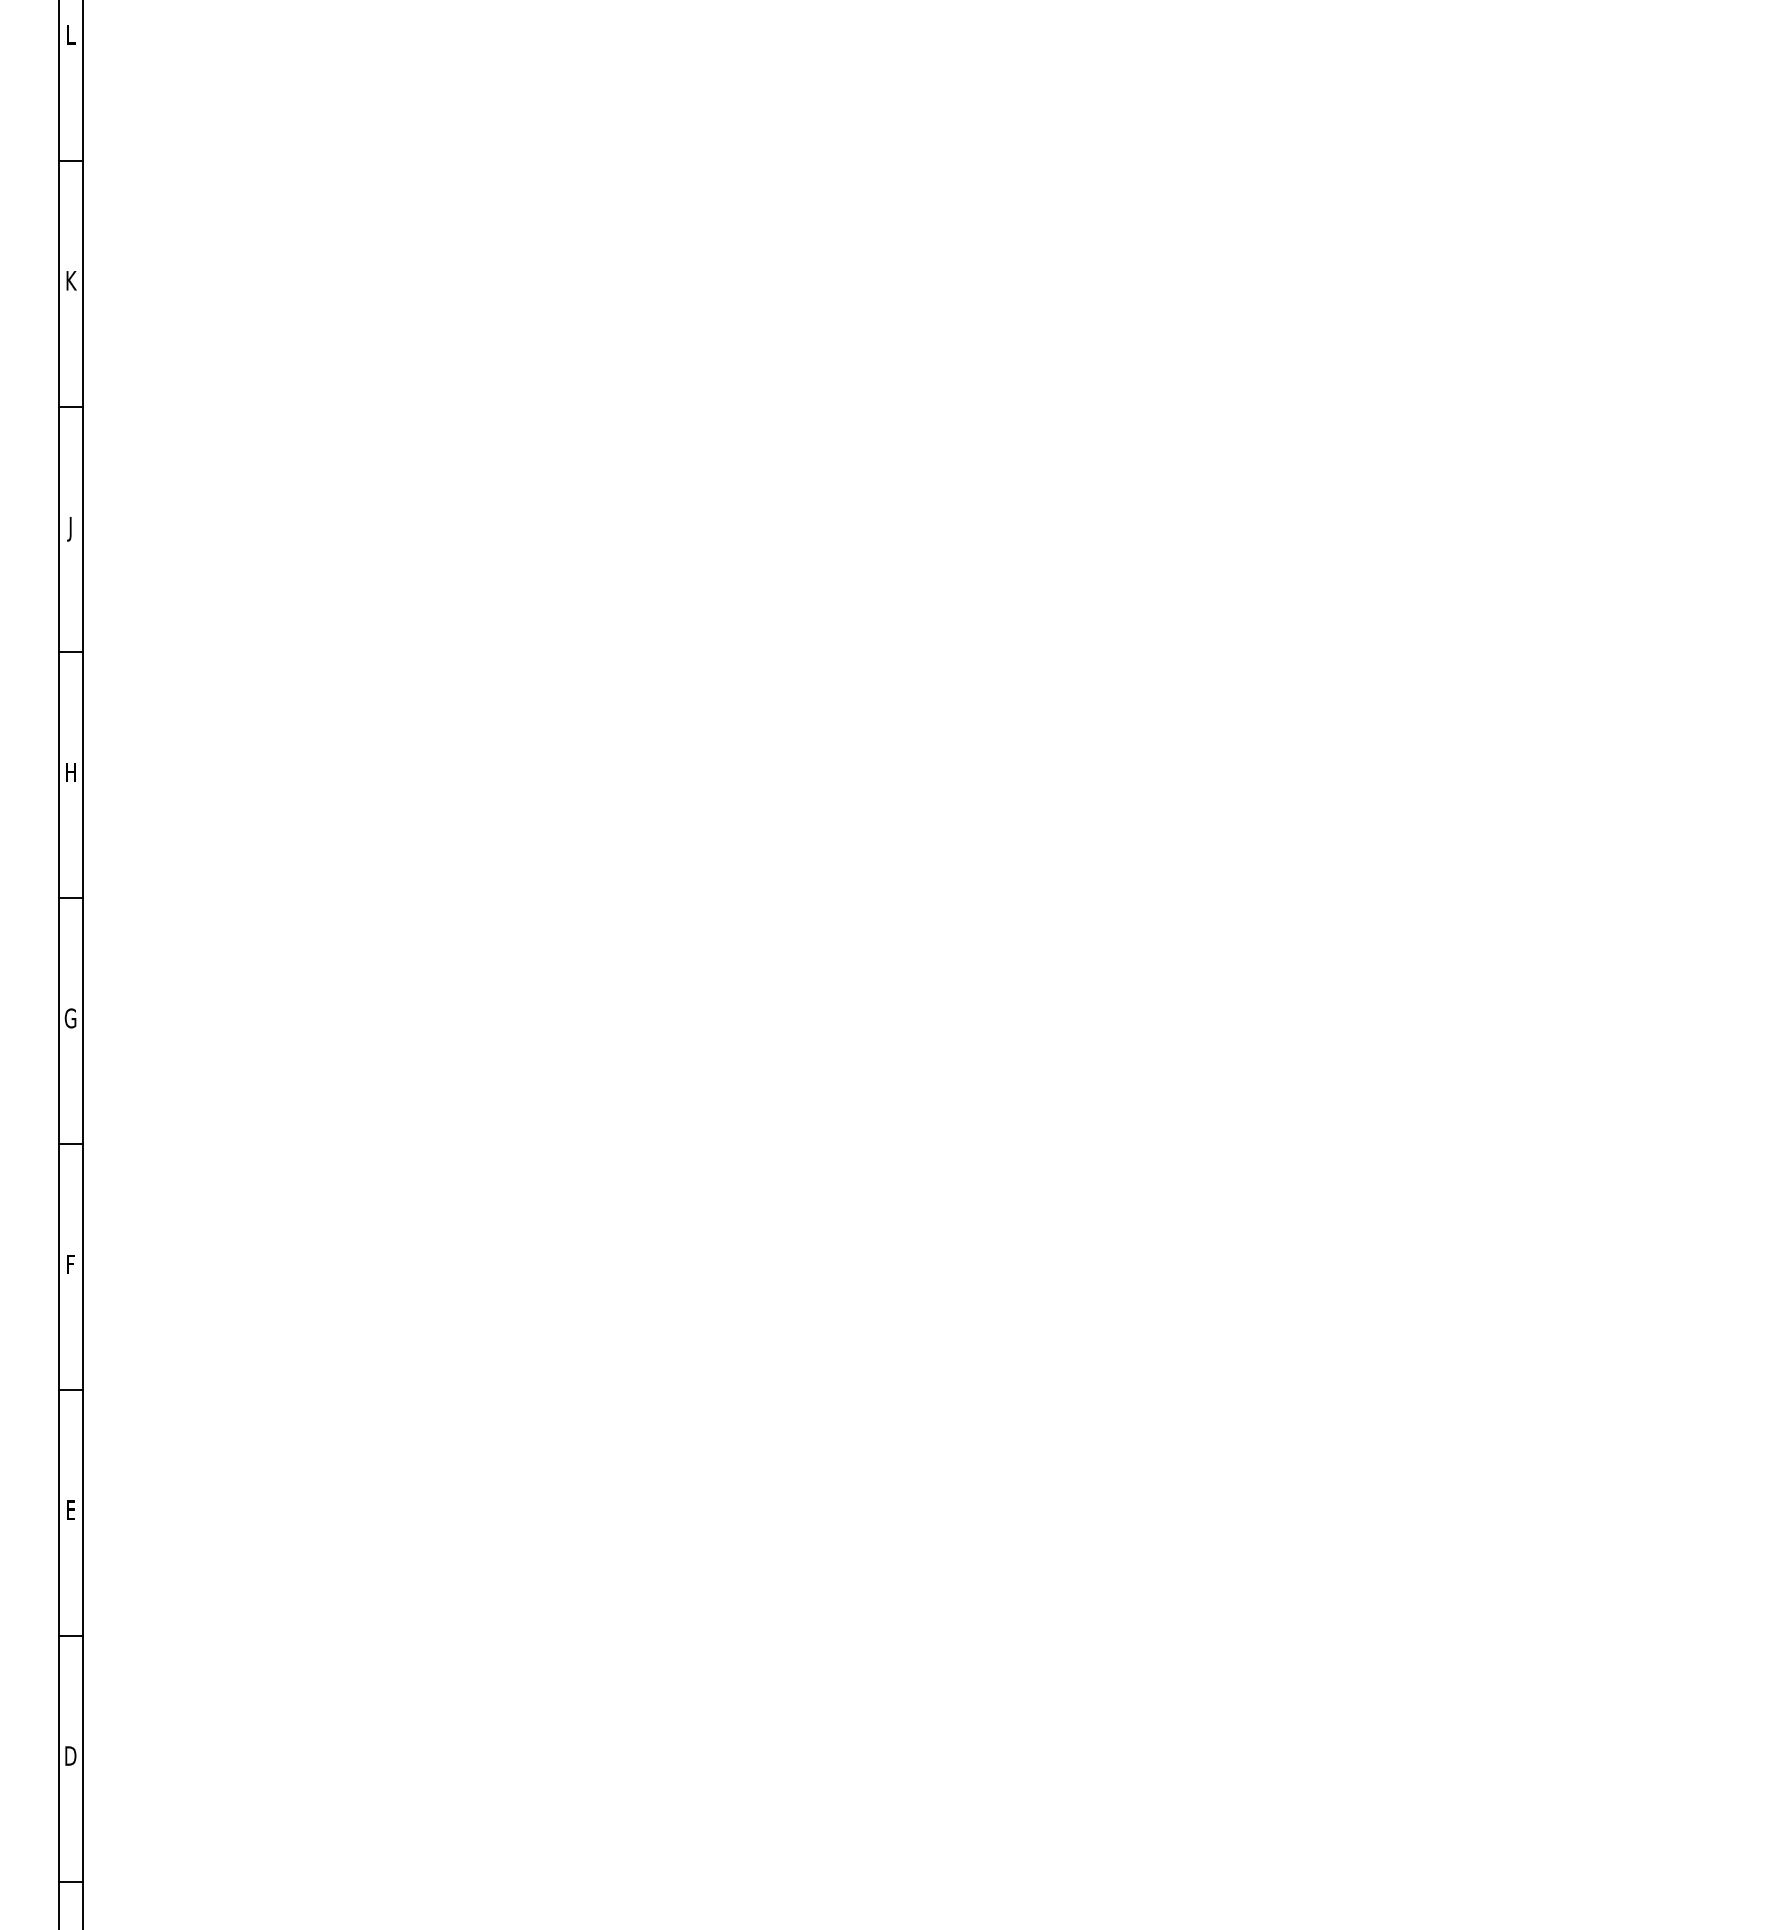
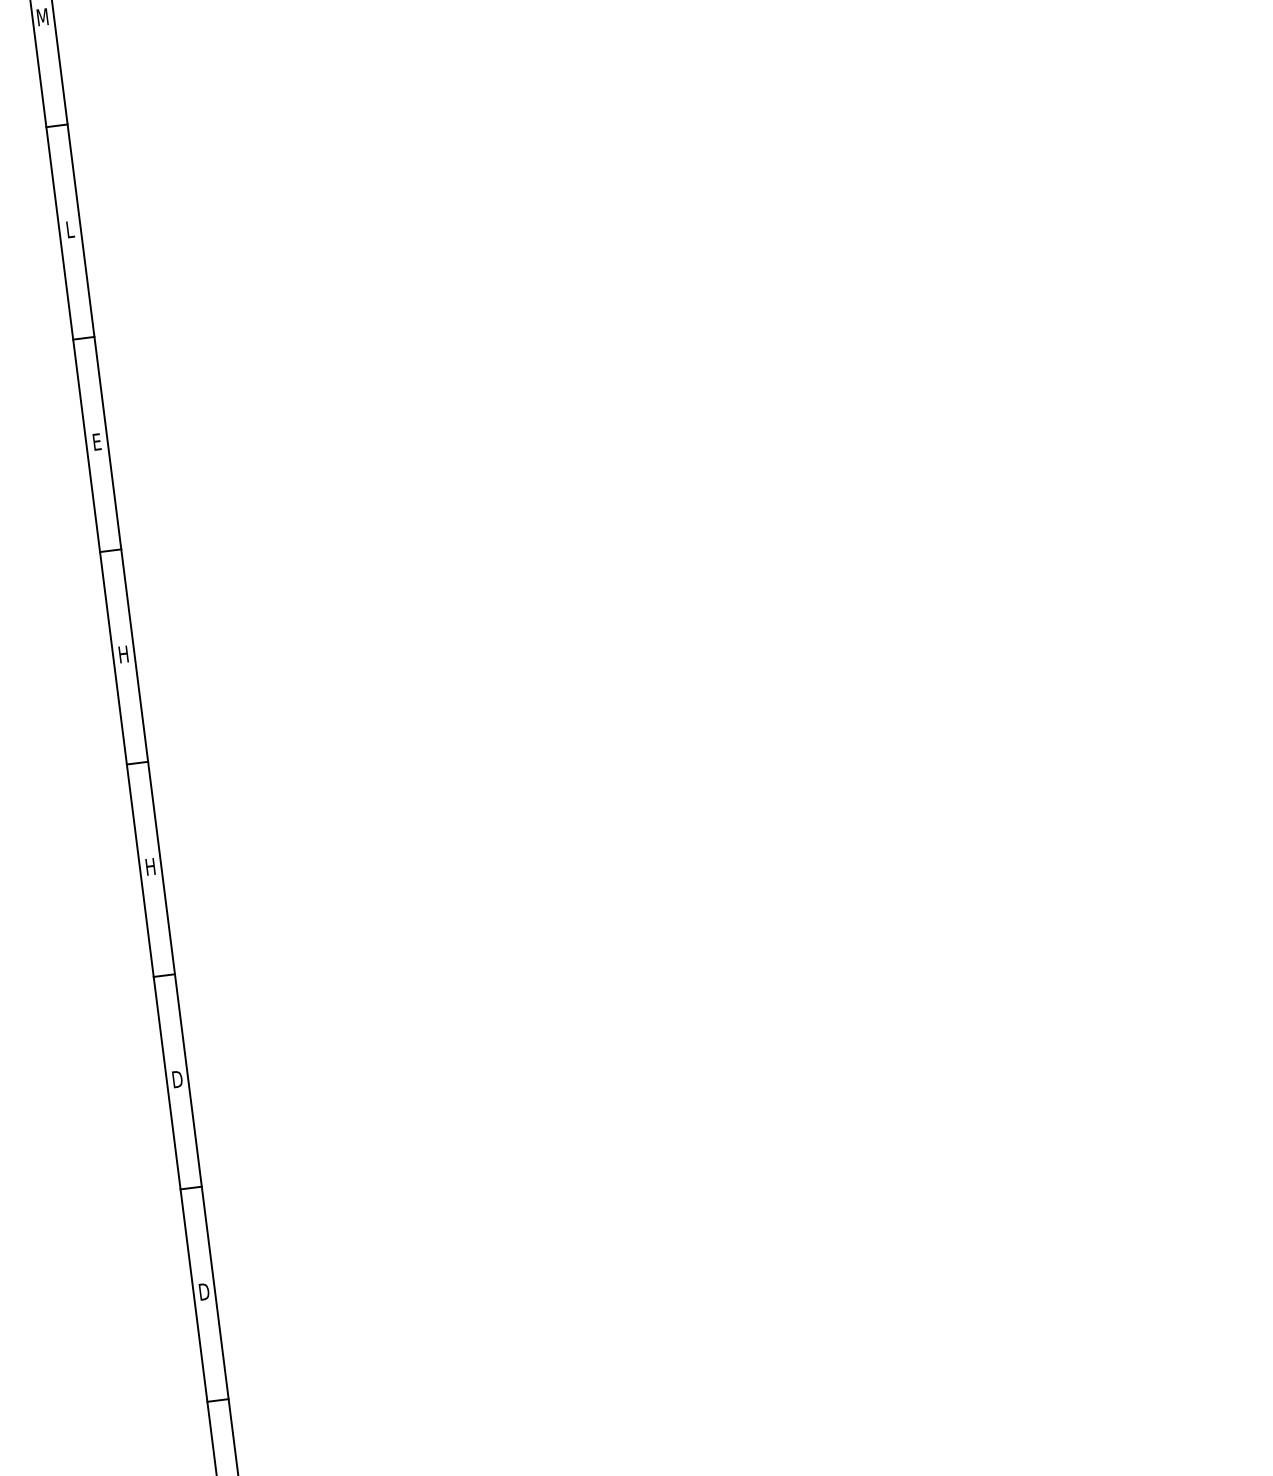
text: (71, 280) -> (97, 441), K -> E
text: (70, 529) -> (123, 656), J -> H
text: (70, 1018) -> (177, 1079), G -> D
text: (70, 1263) -> (203, 1291), F -> D

